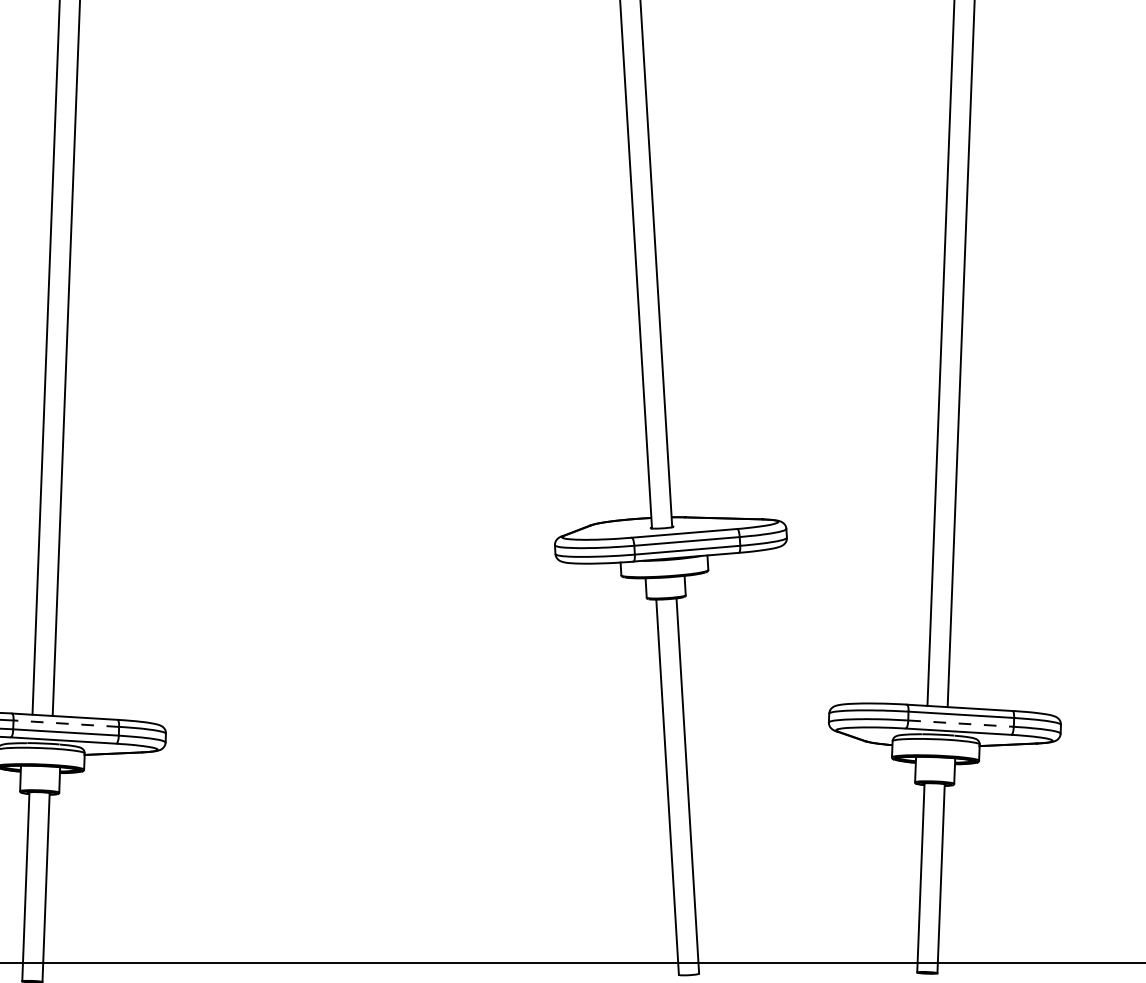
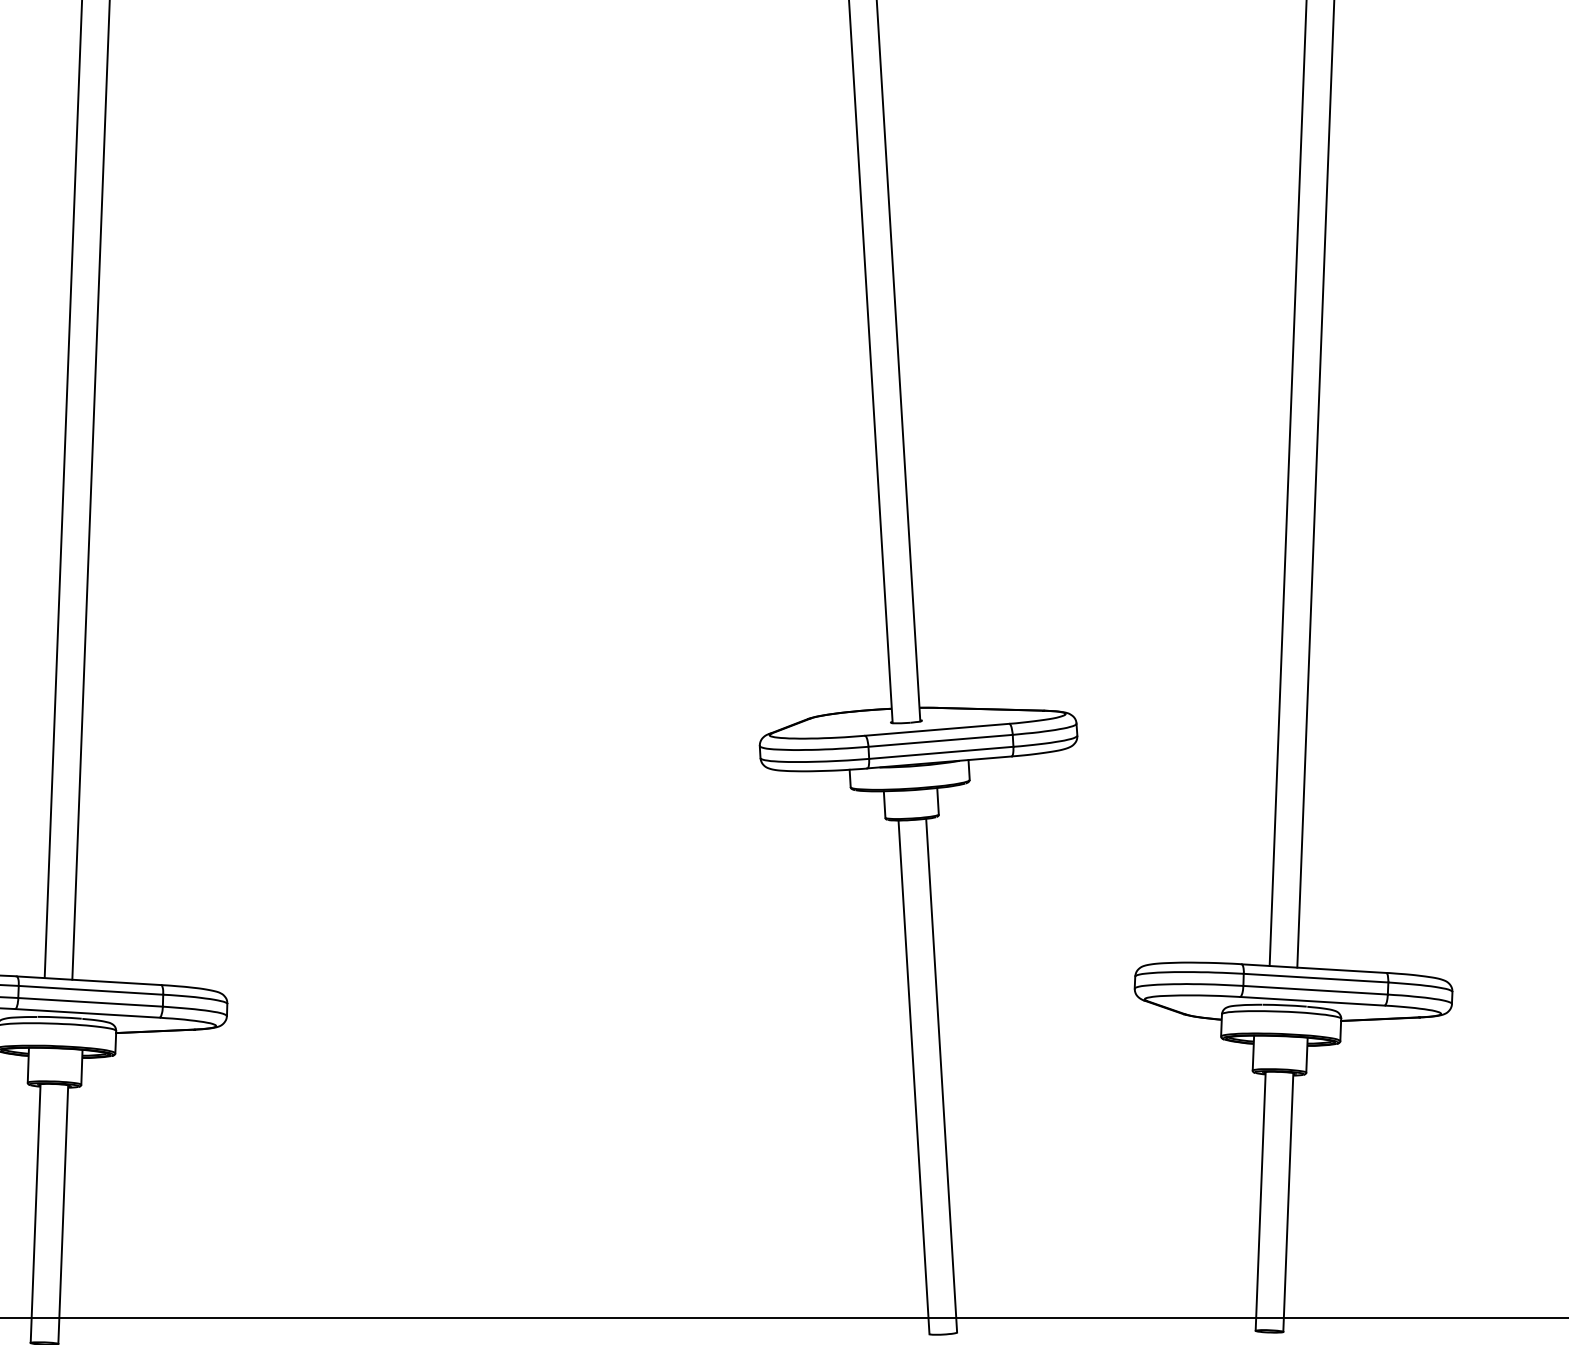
line: (65, 723) -> (90, 990), dashed -> solid
line: (961, 723) -> (1316, 990), dashed -> solid

